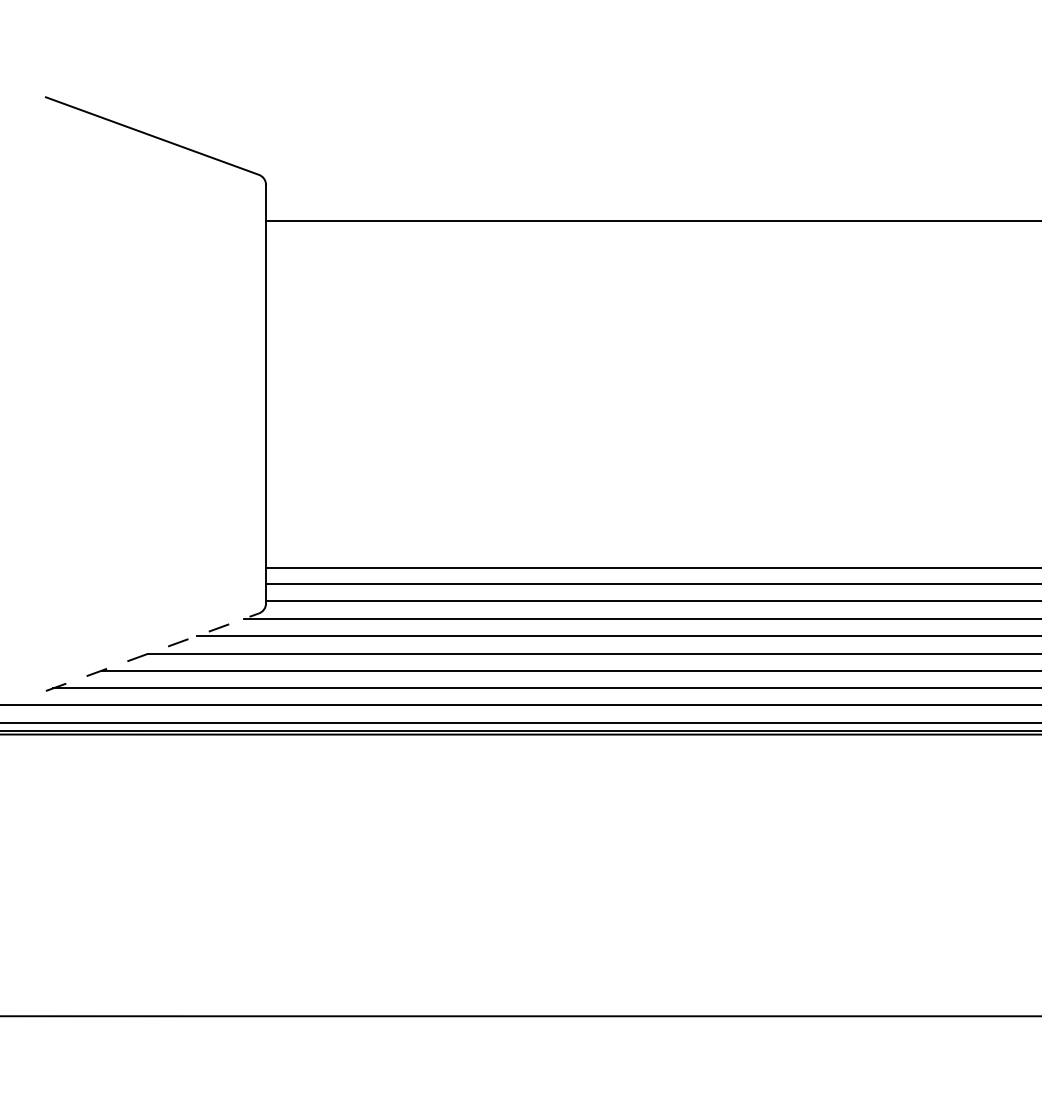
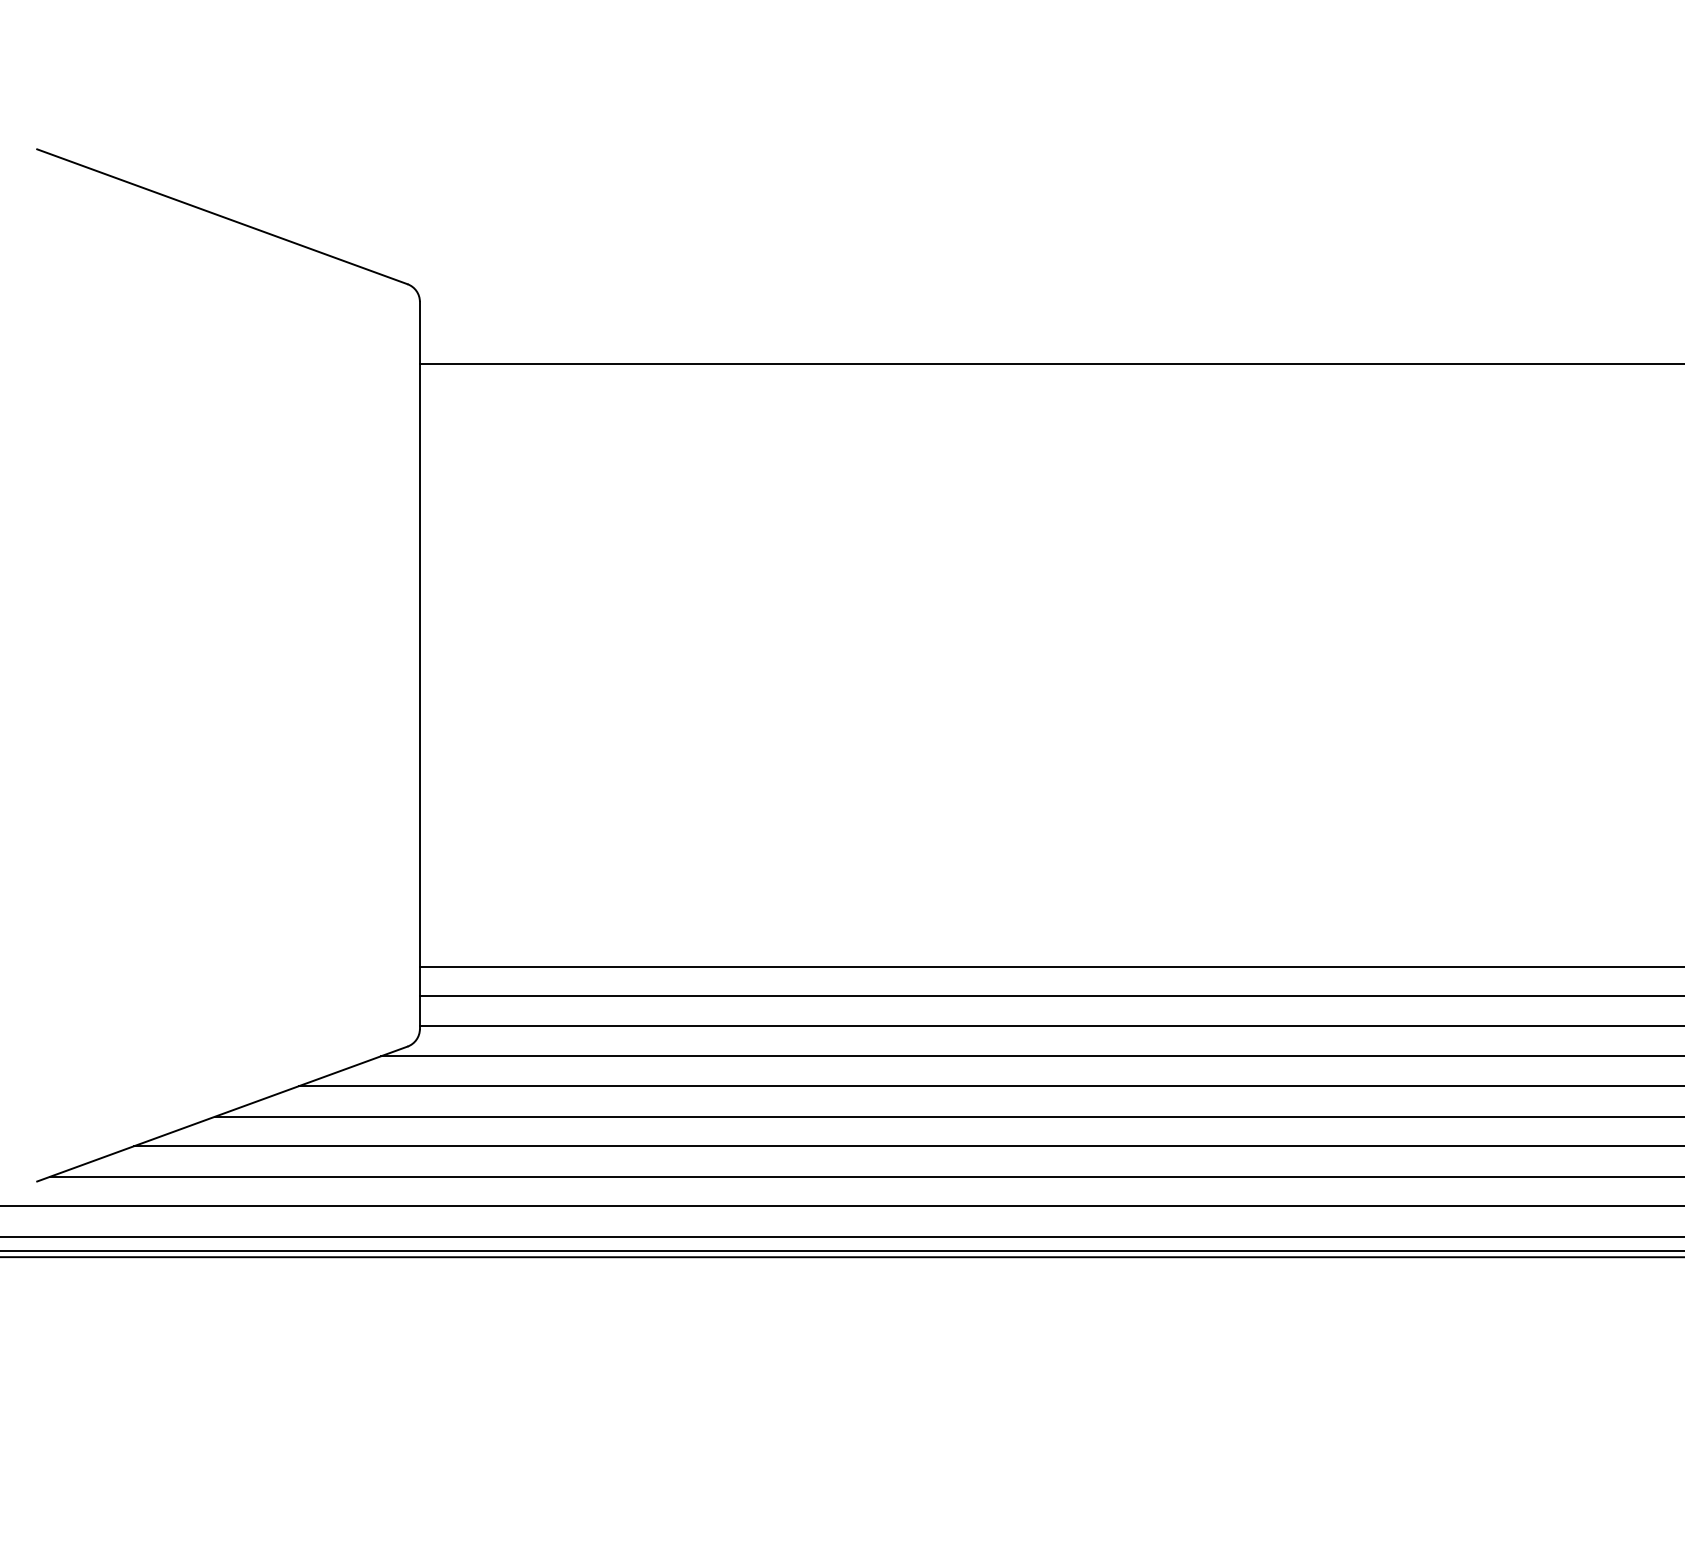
line: (152, 652) -> (222, 1114), dashed -> solid

